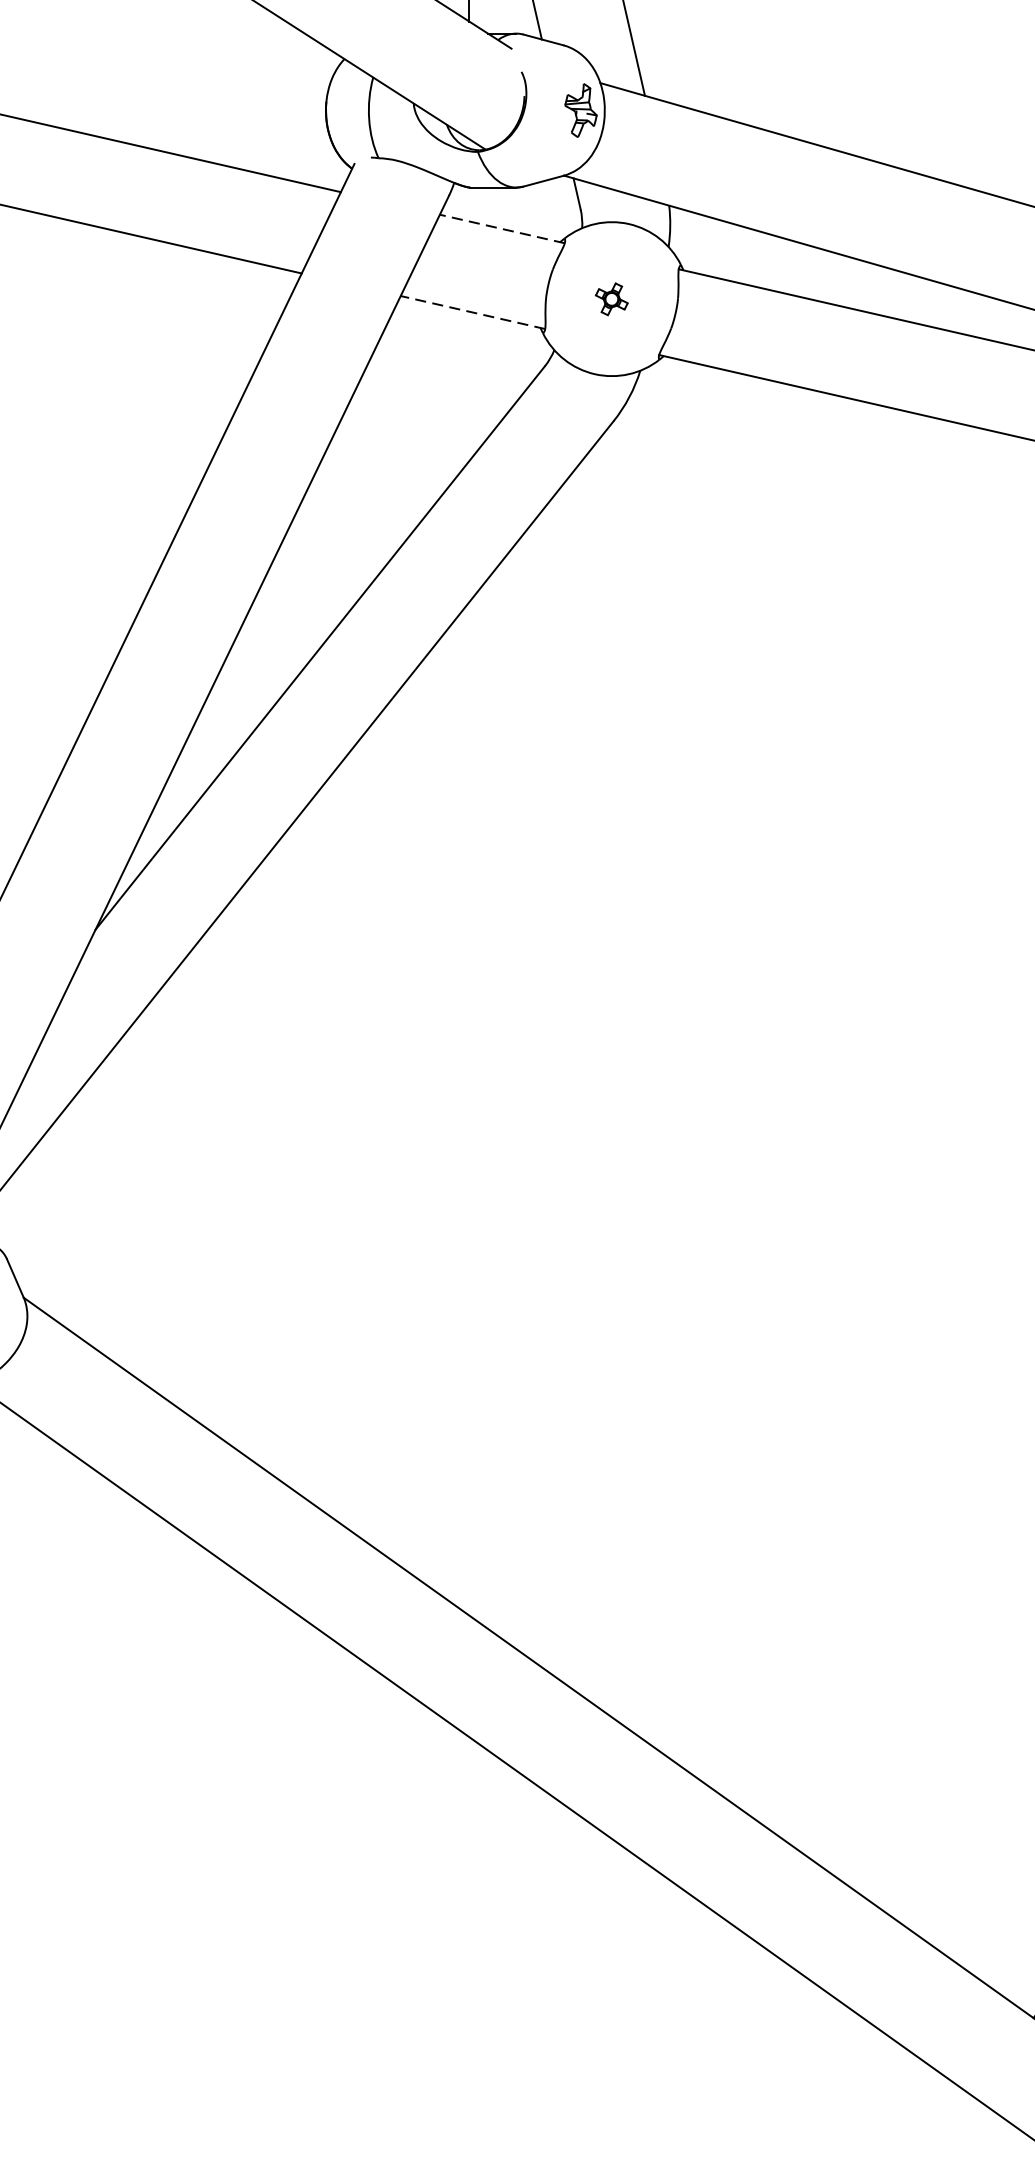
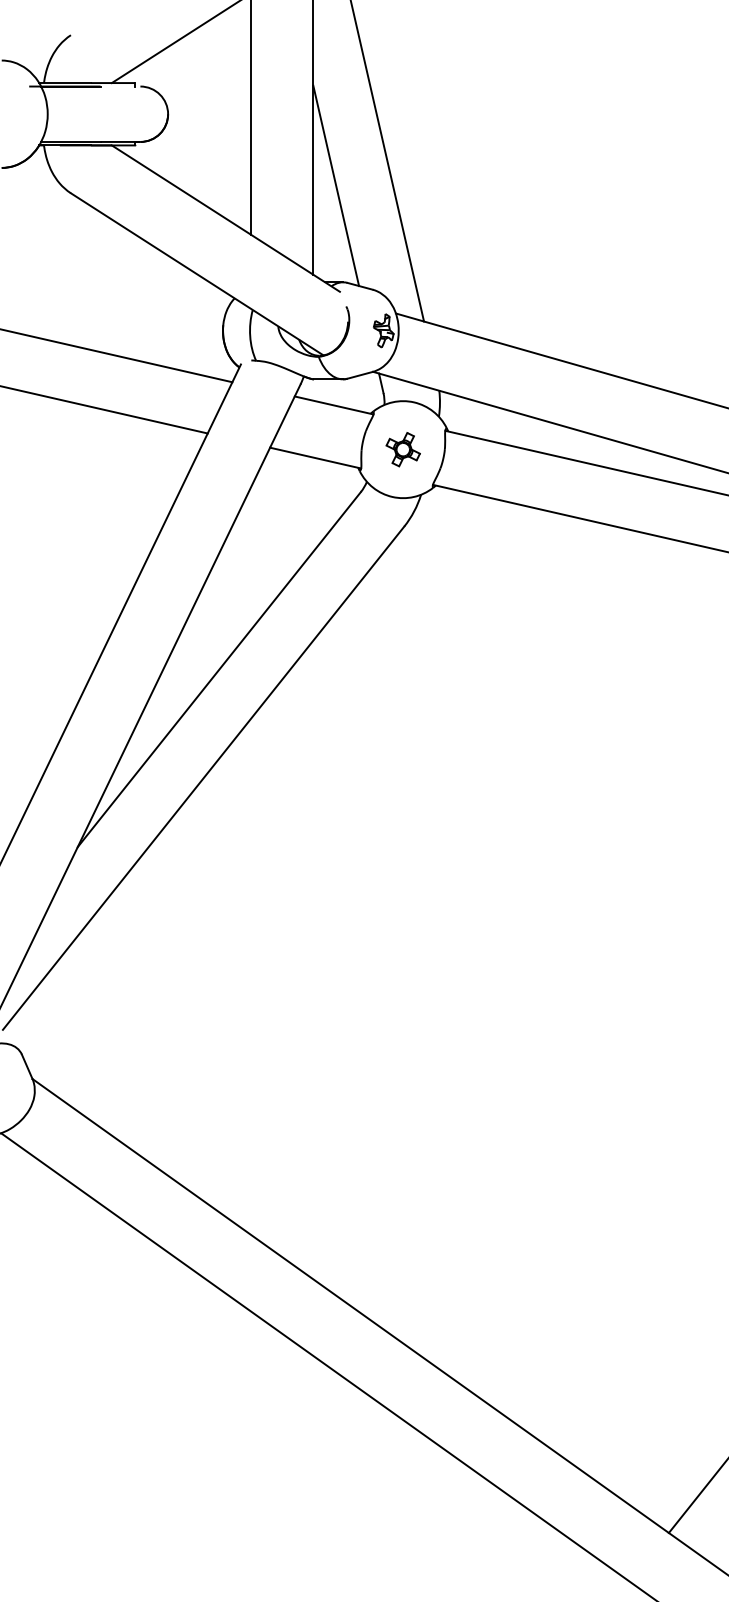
line: (501, 229) -> (333, 405), dashed -> solid
part: (610, 298) -> (402, 449), size x1.67
line: (472, 313) -> (315, 458), dashed -> solid

